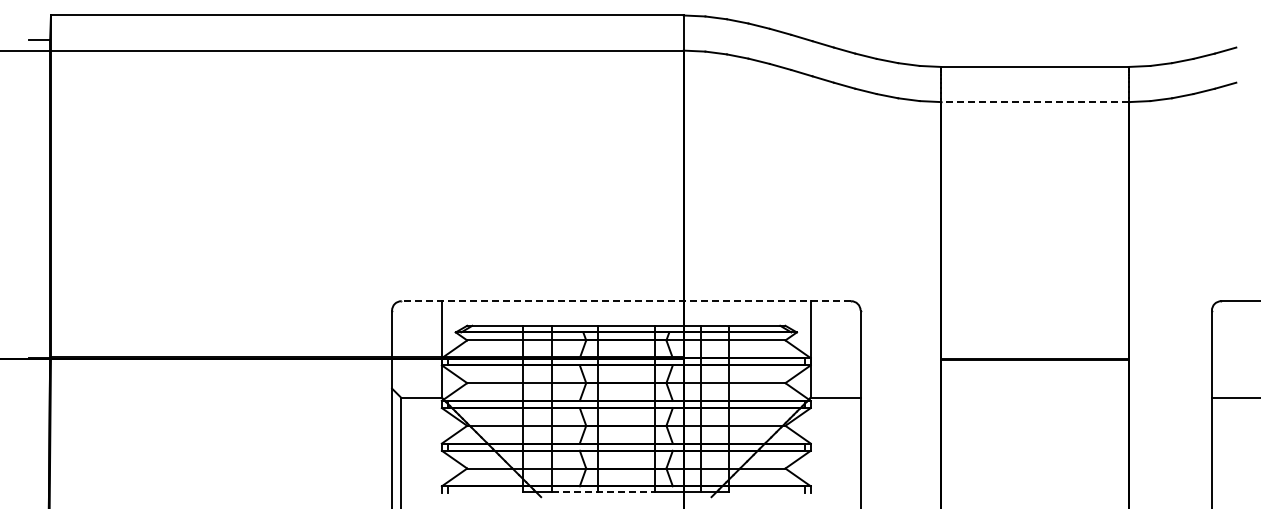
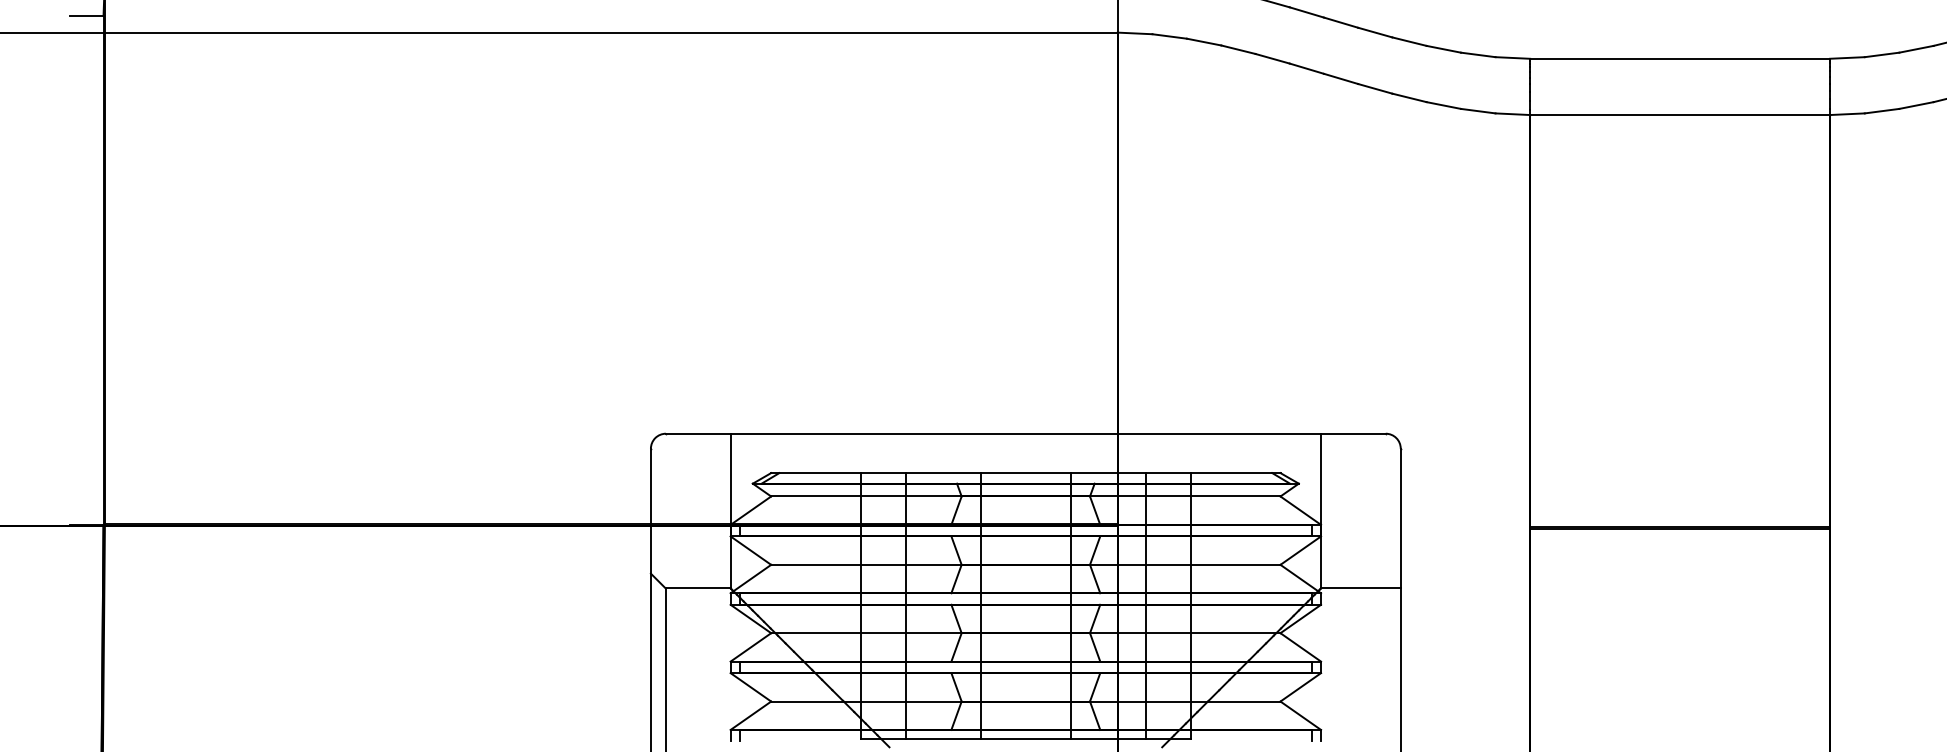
line: (1035, 102) -> (1680, 115), dashed -> solid
line: (626, 301) -> (1026, 434), dashed -> solid
line: (603, 491) -> (989, 738), dashed -> solid

